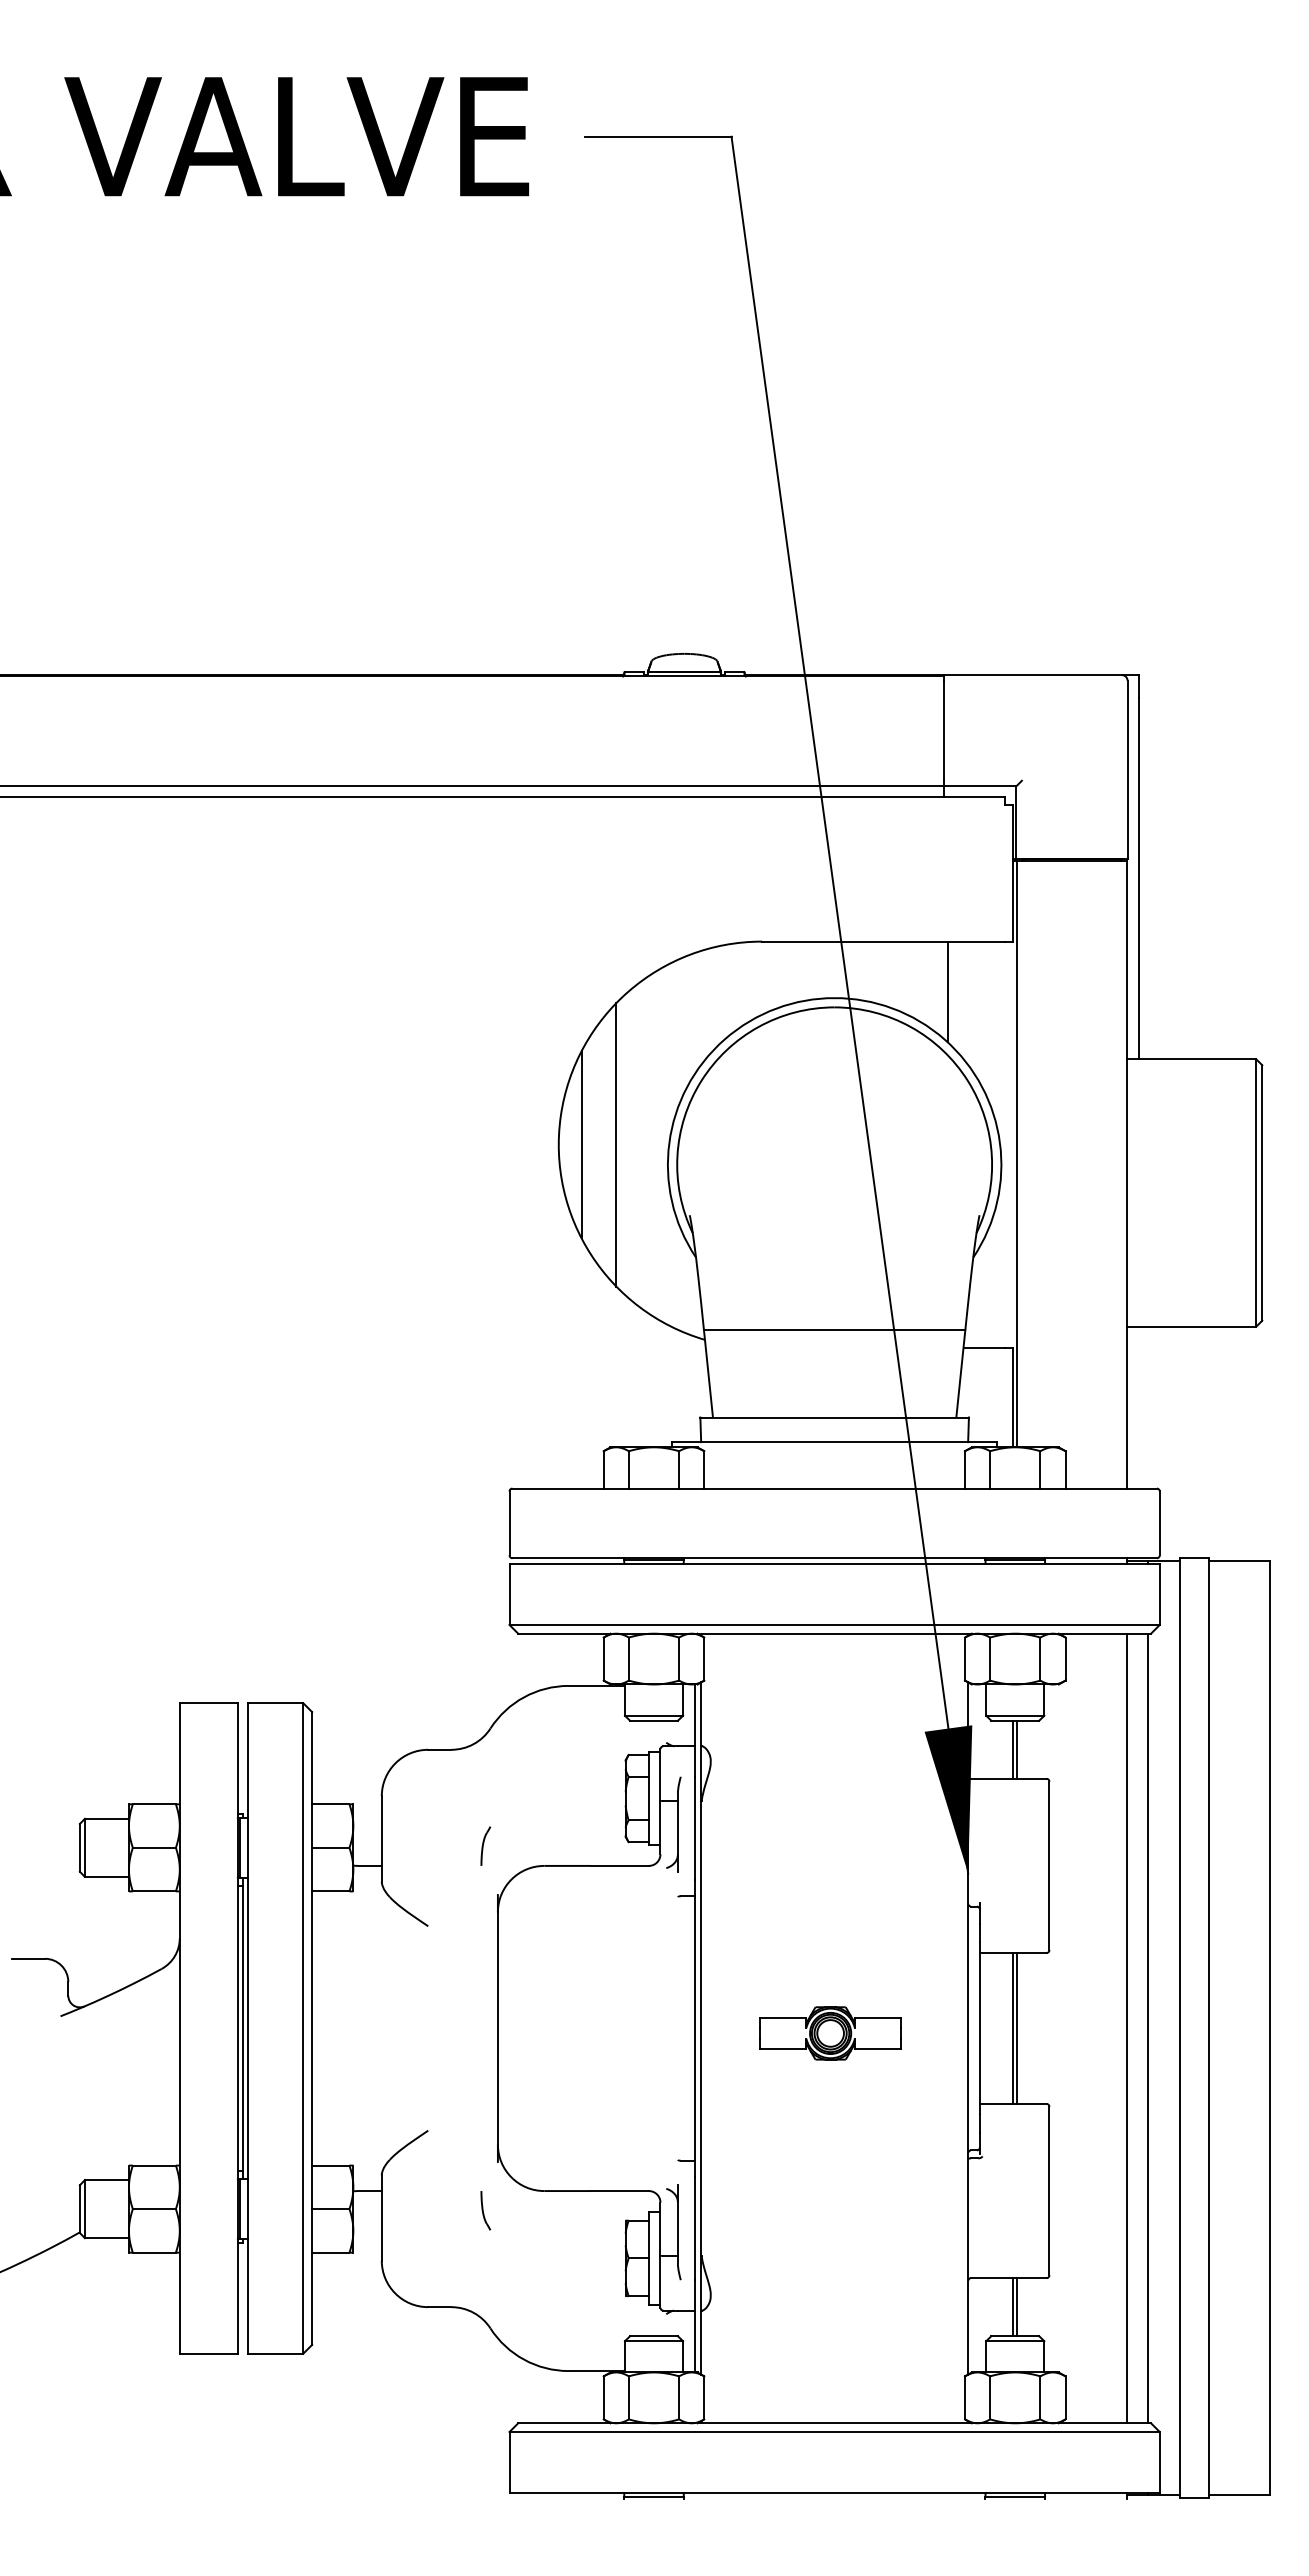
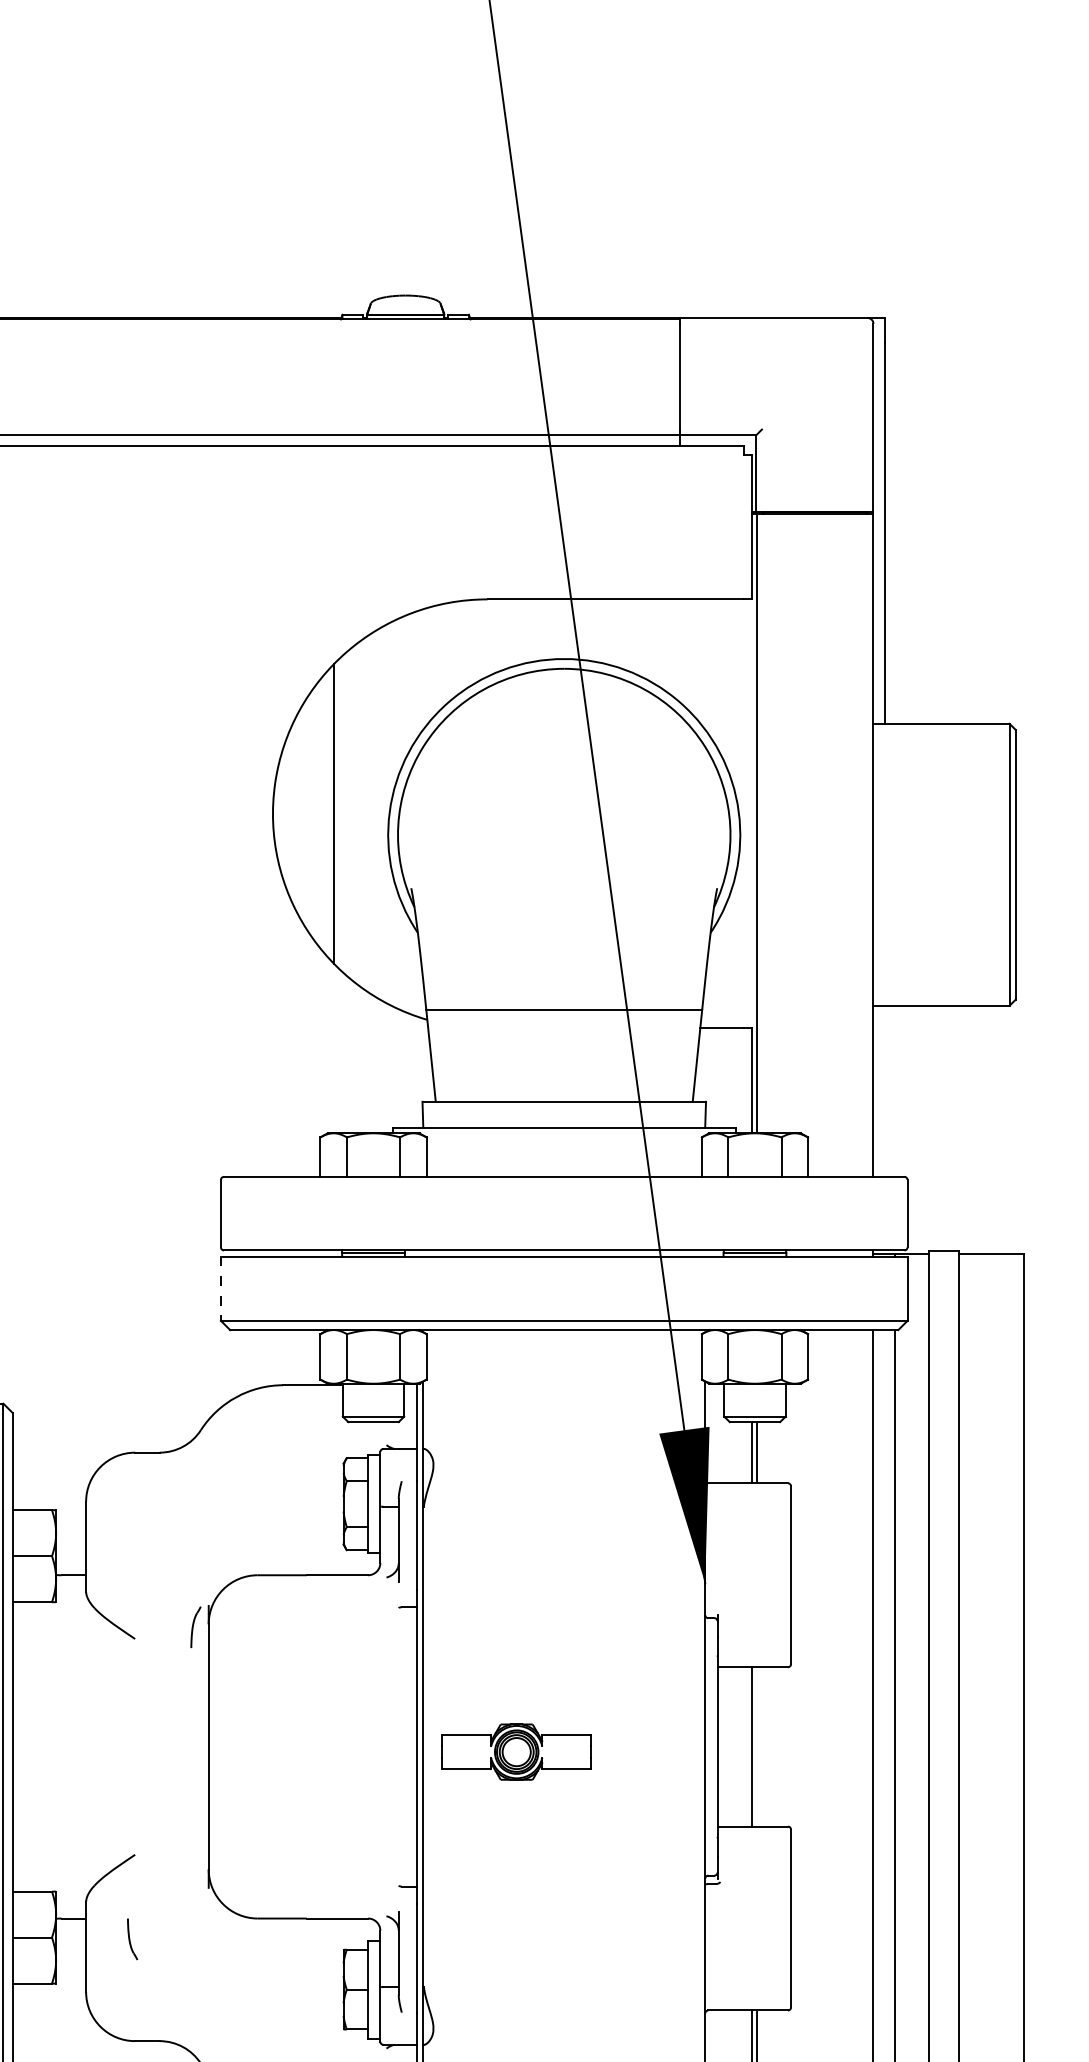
line: (947, 991) -> (683, 652), removed
line: (581, 1144) -> (296, 813), removed
line: (509, 1594) -> (220, 1288), solid -> dashed
part: (485, 1845) -> (195, 1626), moved
line: (1016, 2028) -> (756, 1746), removed
part: (830, 2033) -> (516, 1752), moved
part: (485, 2210) -> (132, 1939), moved

